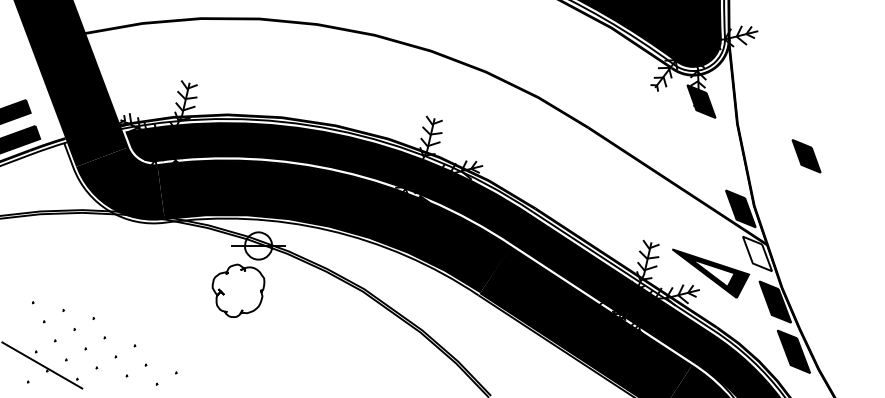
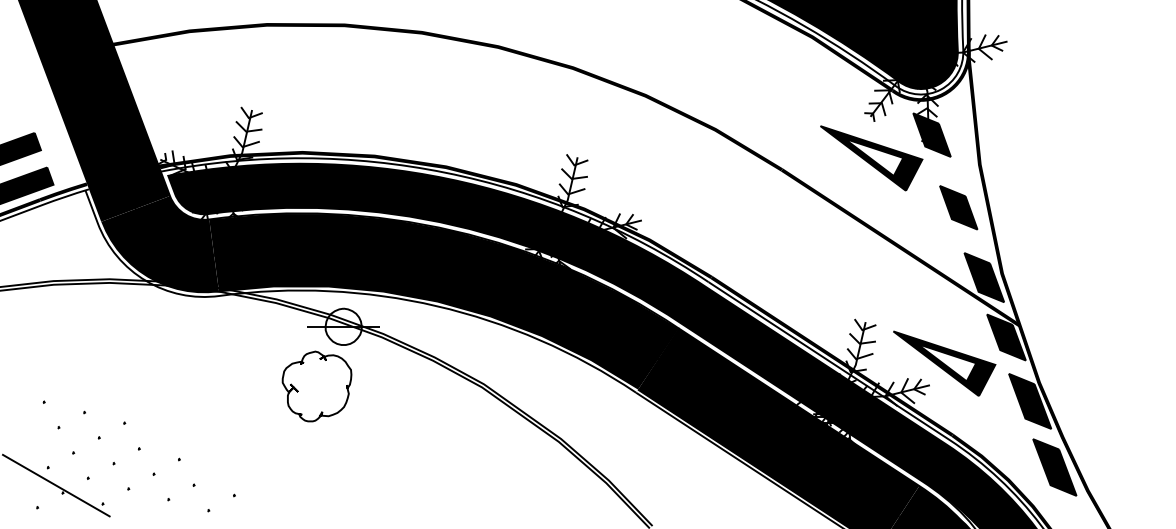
part: (656, 118) -> (872, 157), added
part: (806, 156) -> (958, 208), moved
fill: (757, 253) -> (1006, 336), added

